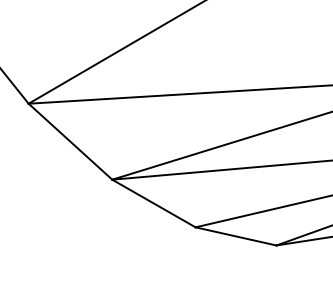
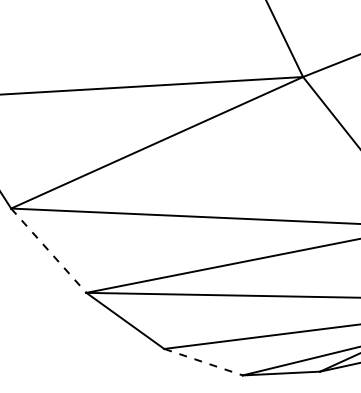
line: (71, 142) -> (49, 251), solid -> dashed
line: (237, 236) -> (204, 362), solid -> dashed

